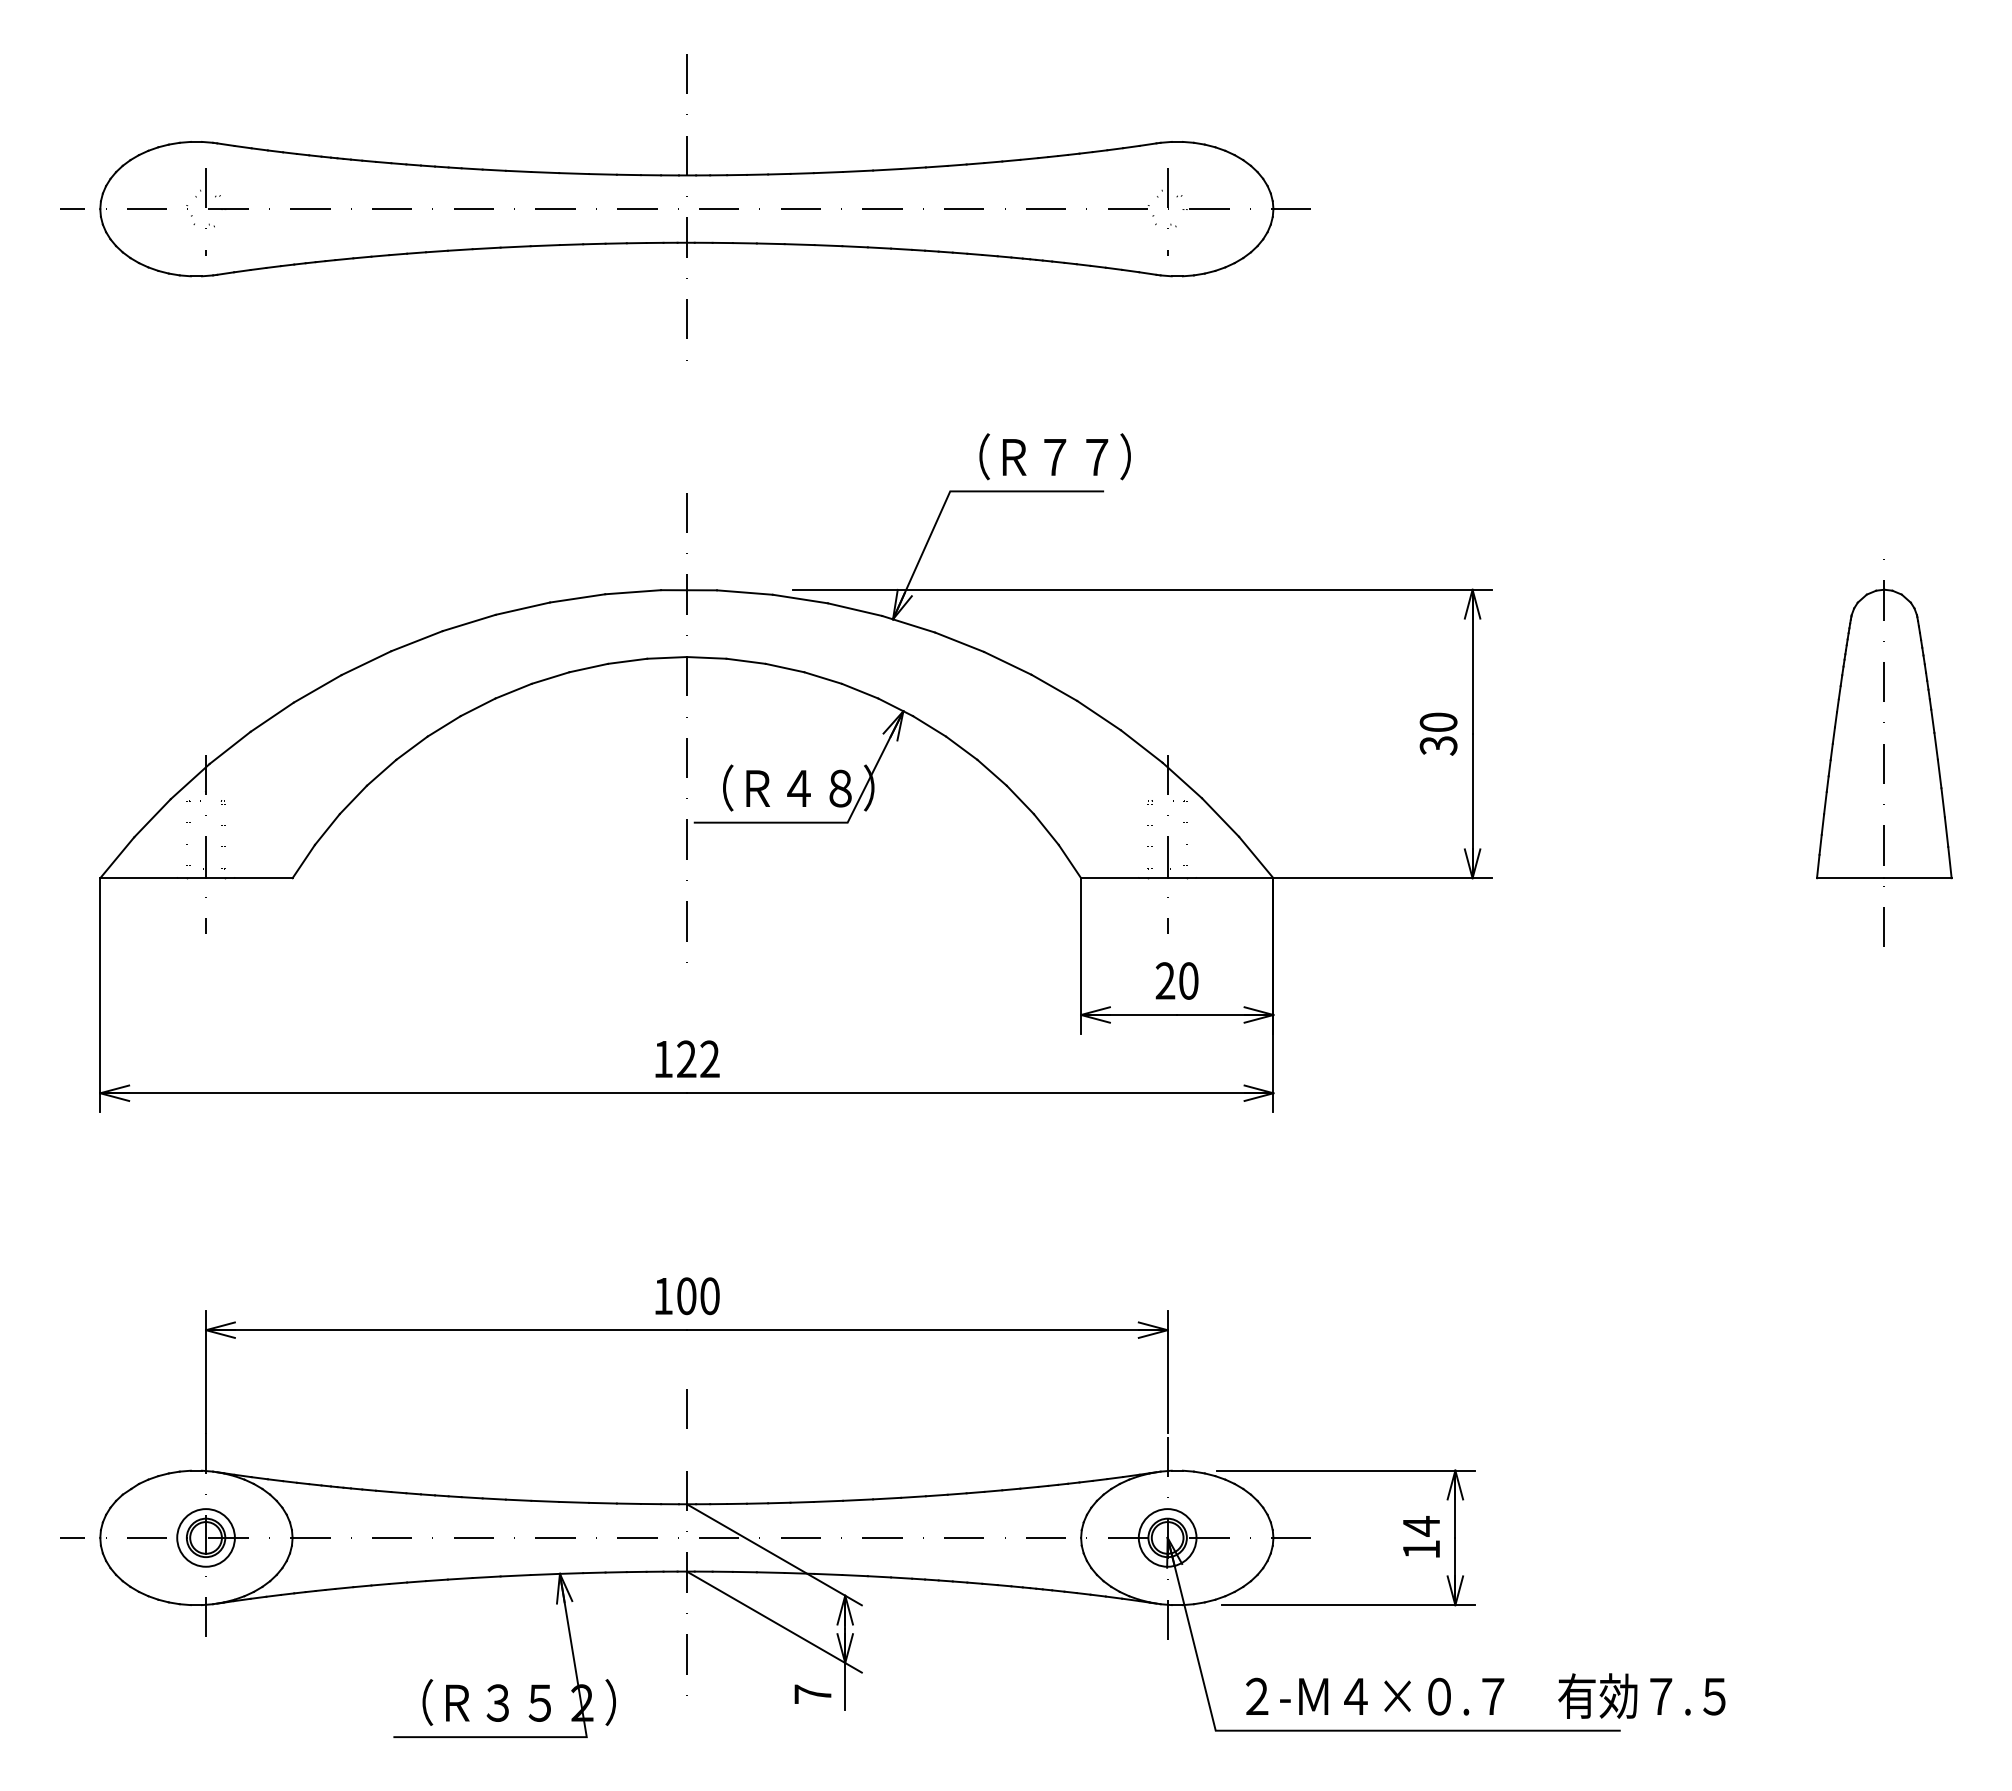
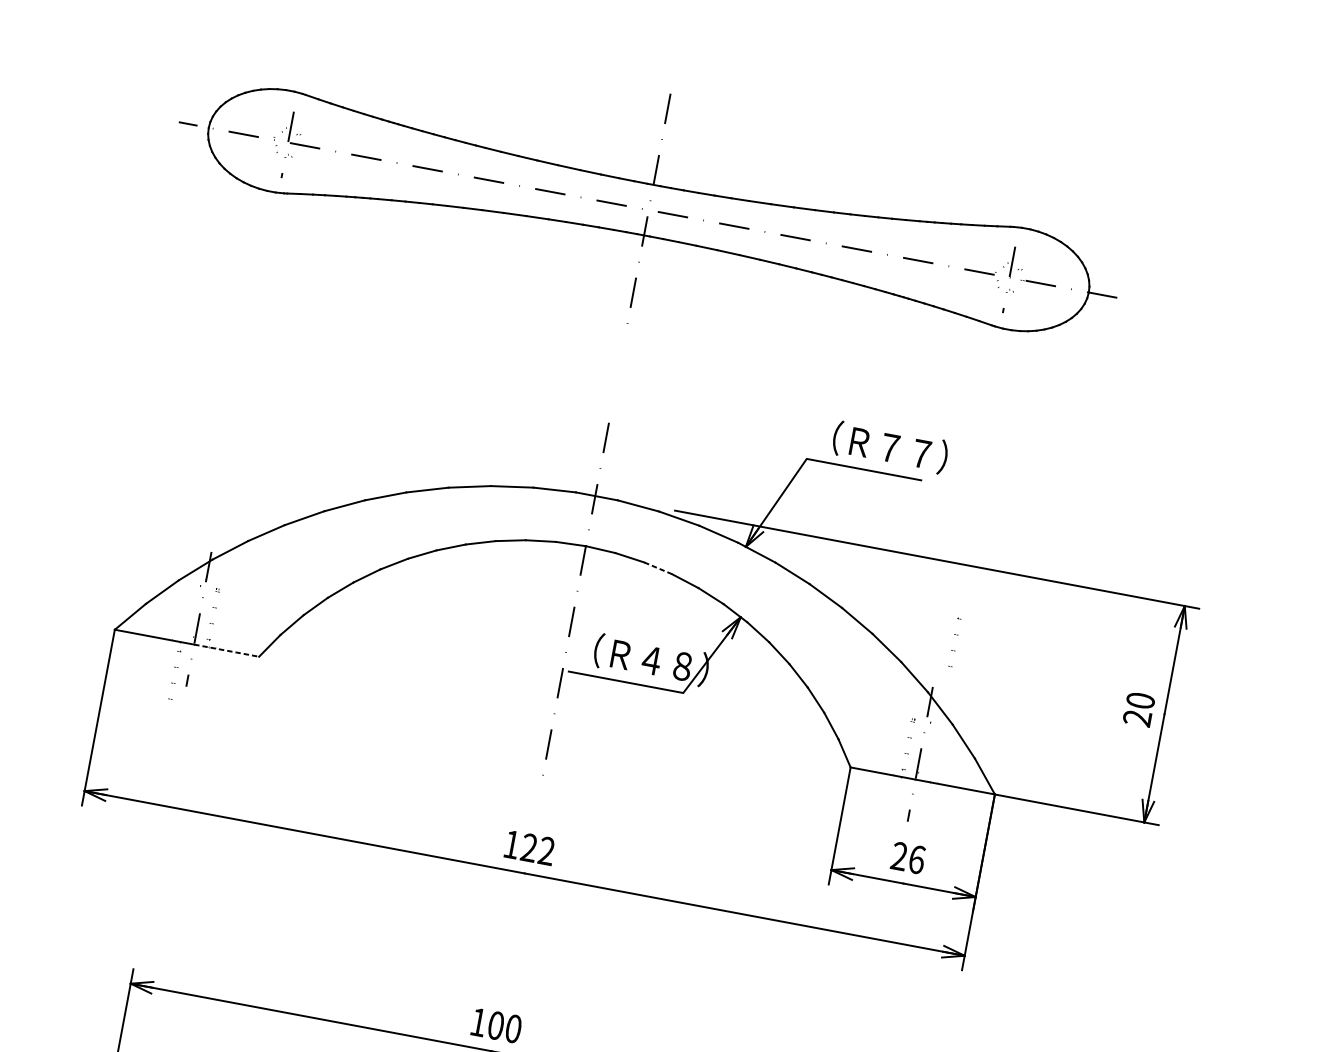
line: (785, 668) -> (658, 568), solid -> dashed
text: (1438, 745) -> (1137, 718), 30 -> 20
part: (187, 822) -> (175, 666), moved
part: (1184, 822) -> (955, 634), moved
line: (249, 878) -> (226, 650), solid -> dashed
text: (1188, 980) -> (916, 859), 20 -> 26

